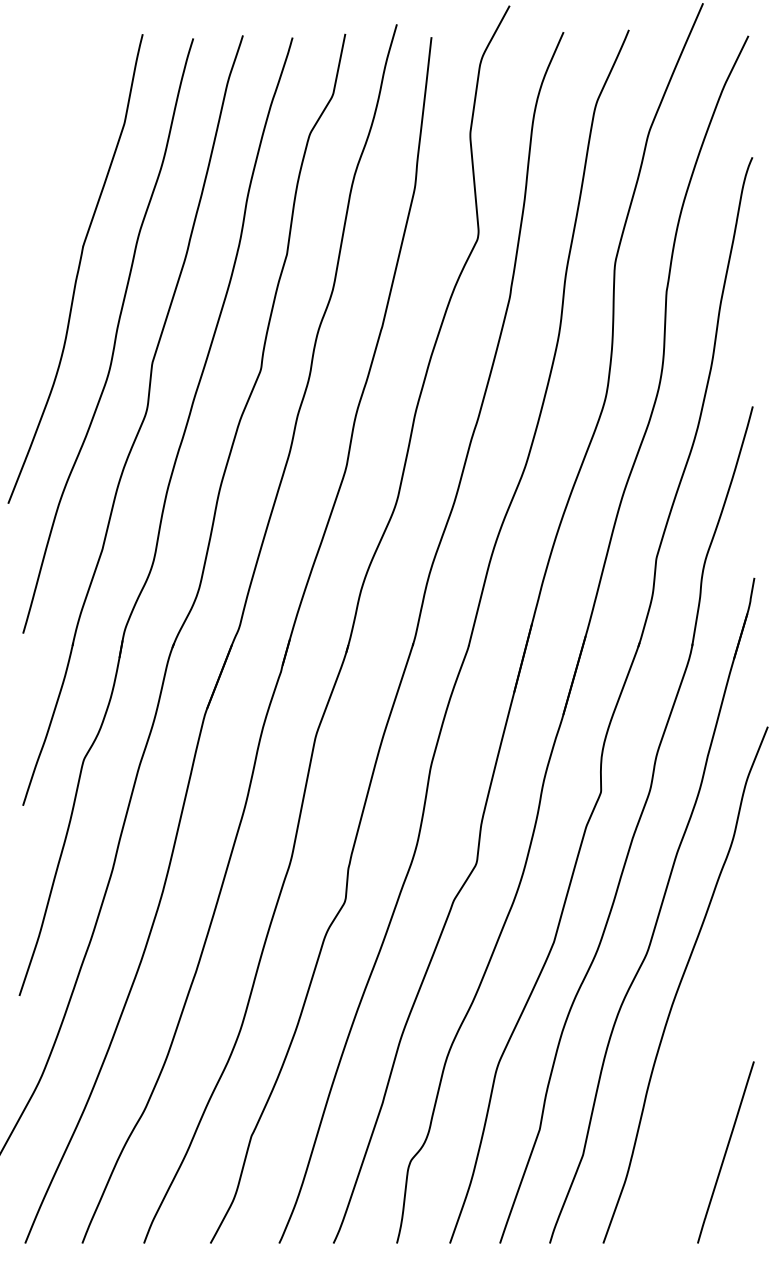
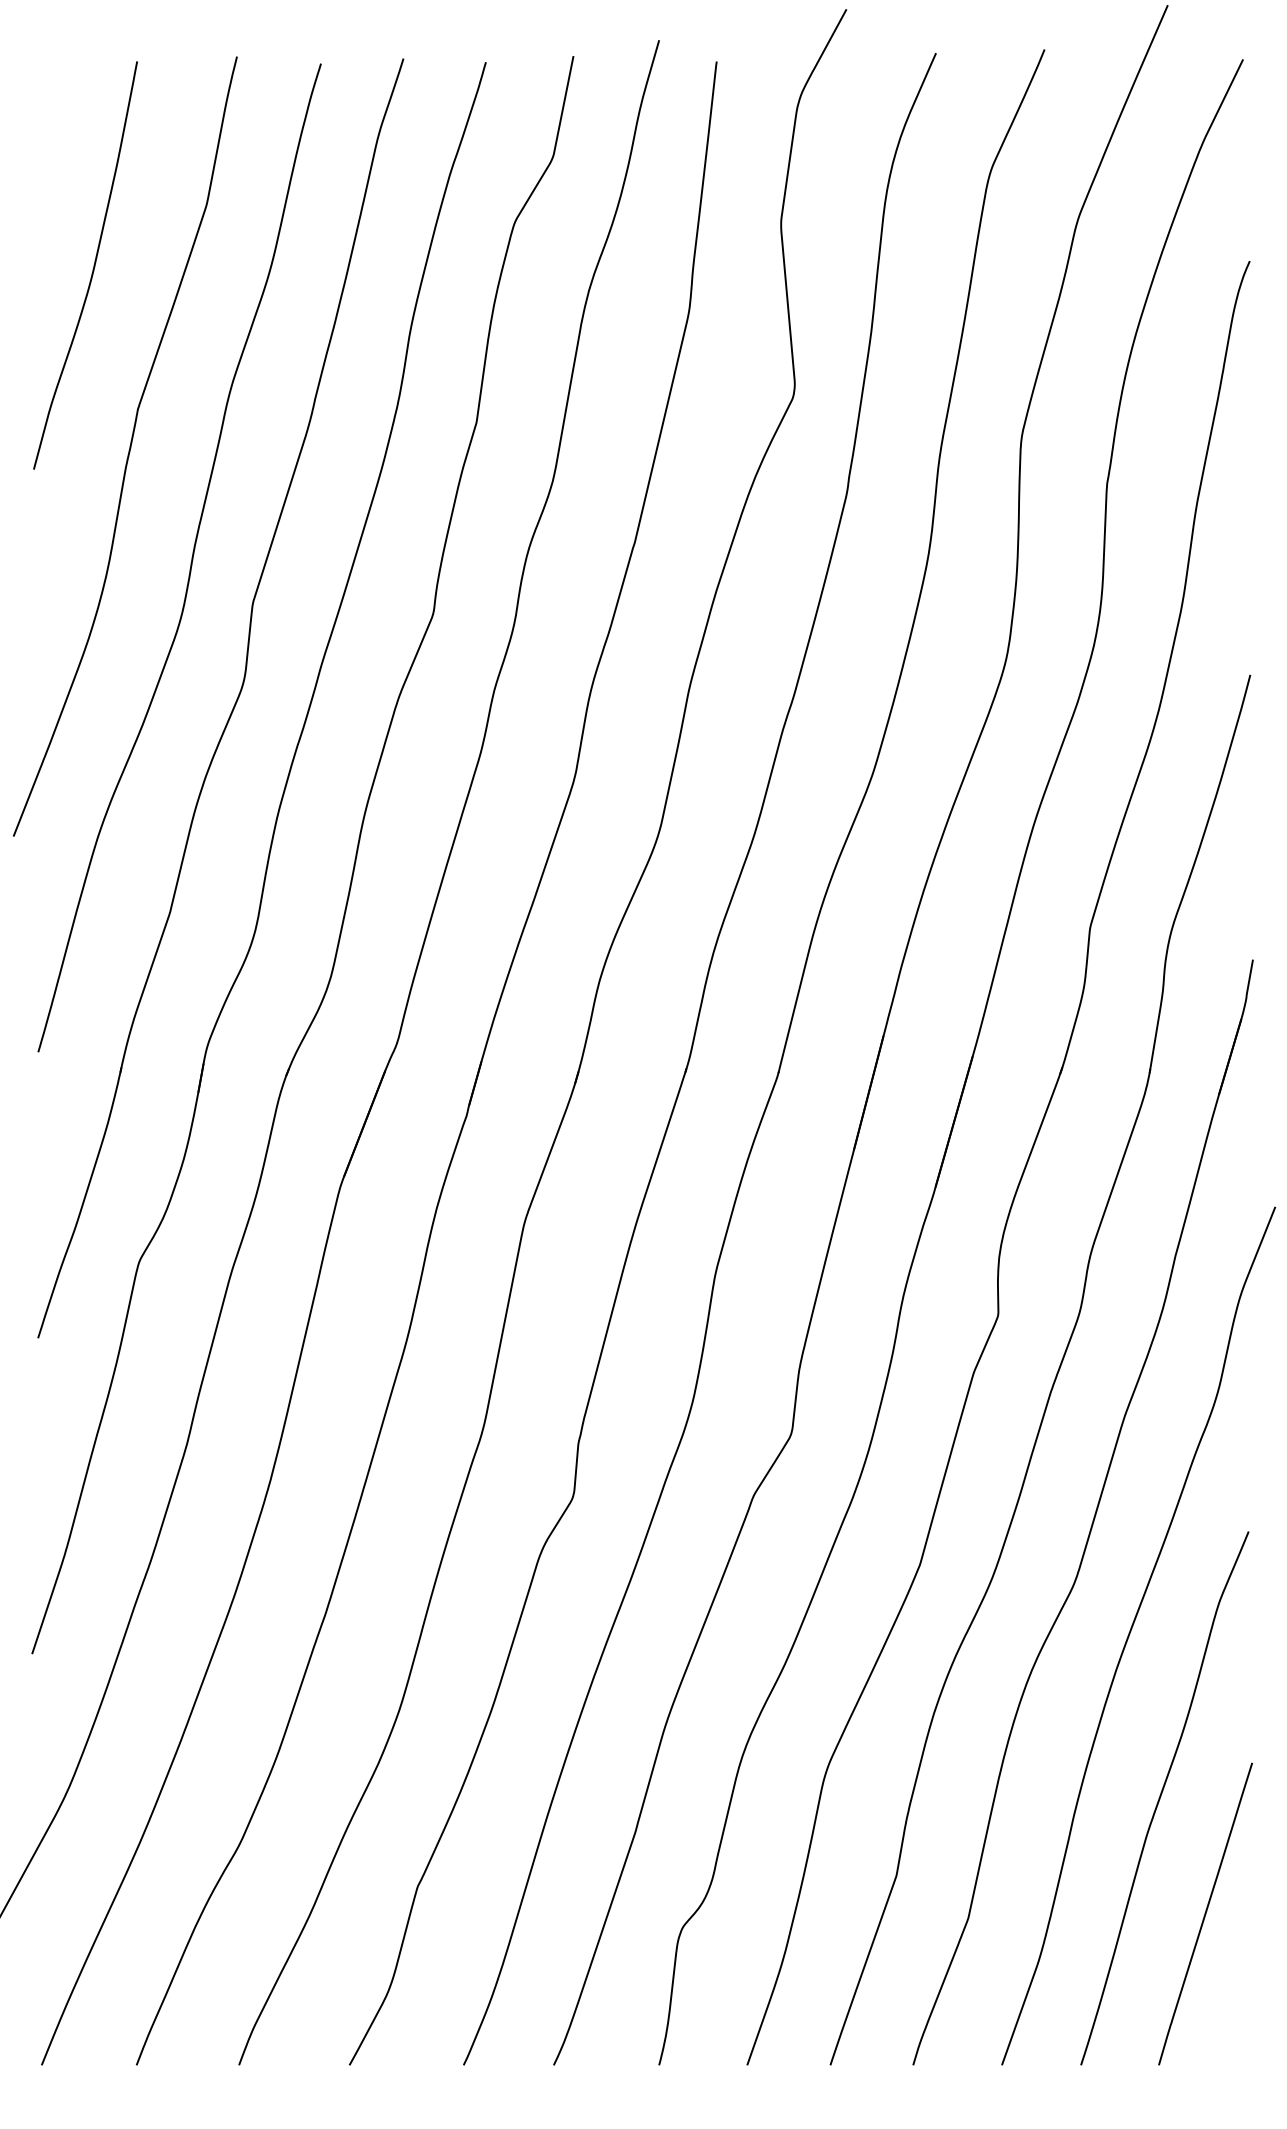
curve: (55, 161) -> (92, 268), added
curve: (699, 1082) -> (1161, 1797), added

